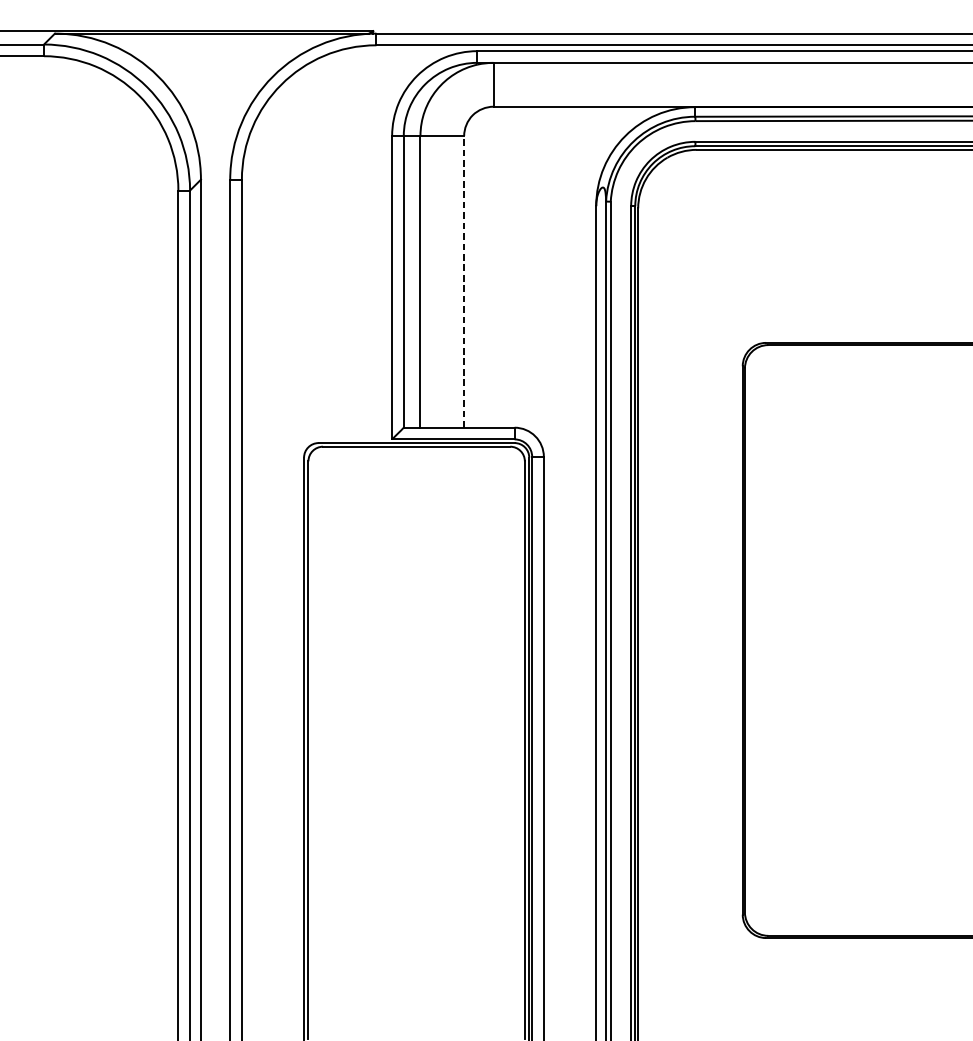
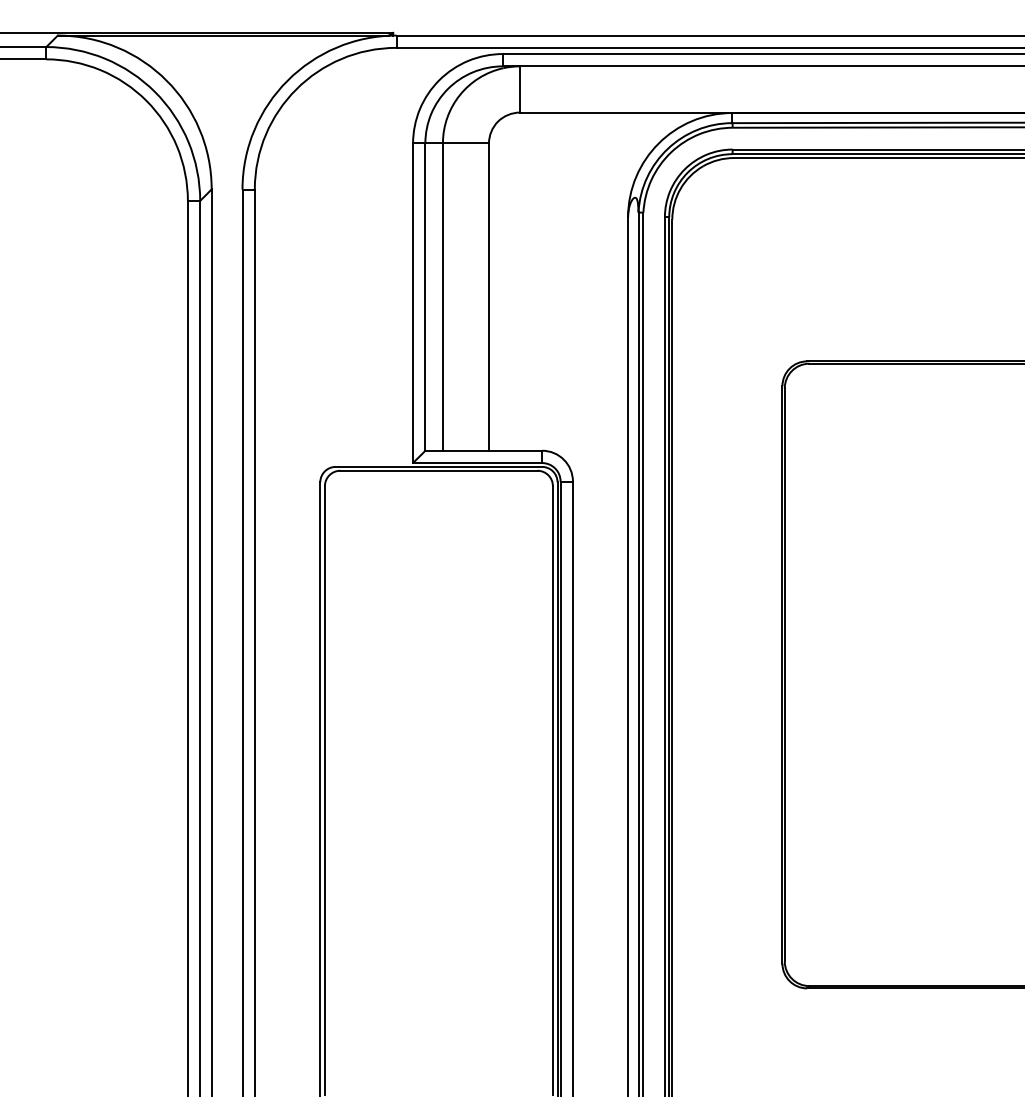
line: (463, 282) -> (488, 297), dashed -> solid

